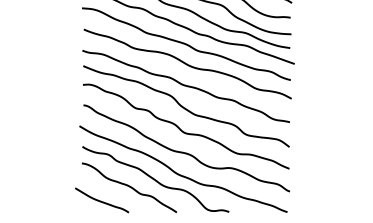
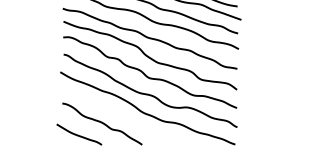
curve: (155, 179) -> (124, 117), removed

